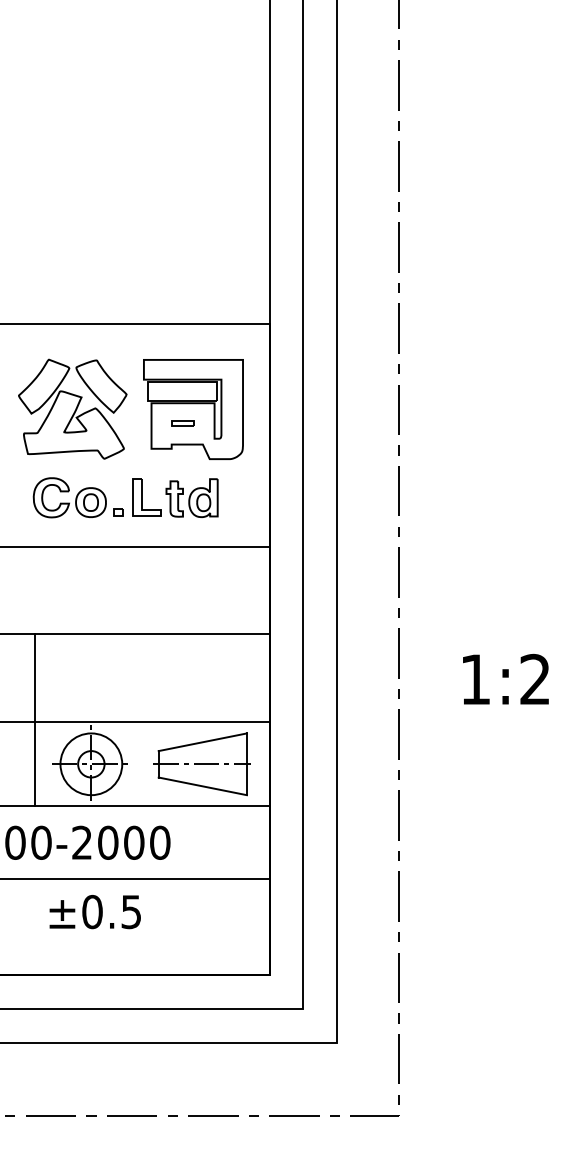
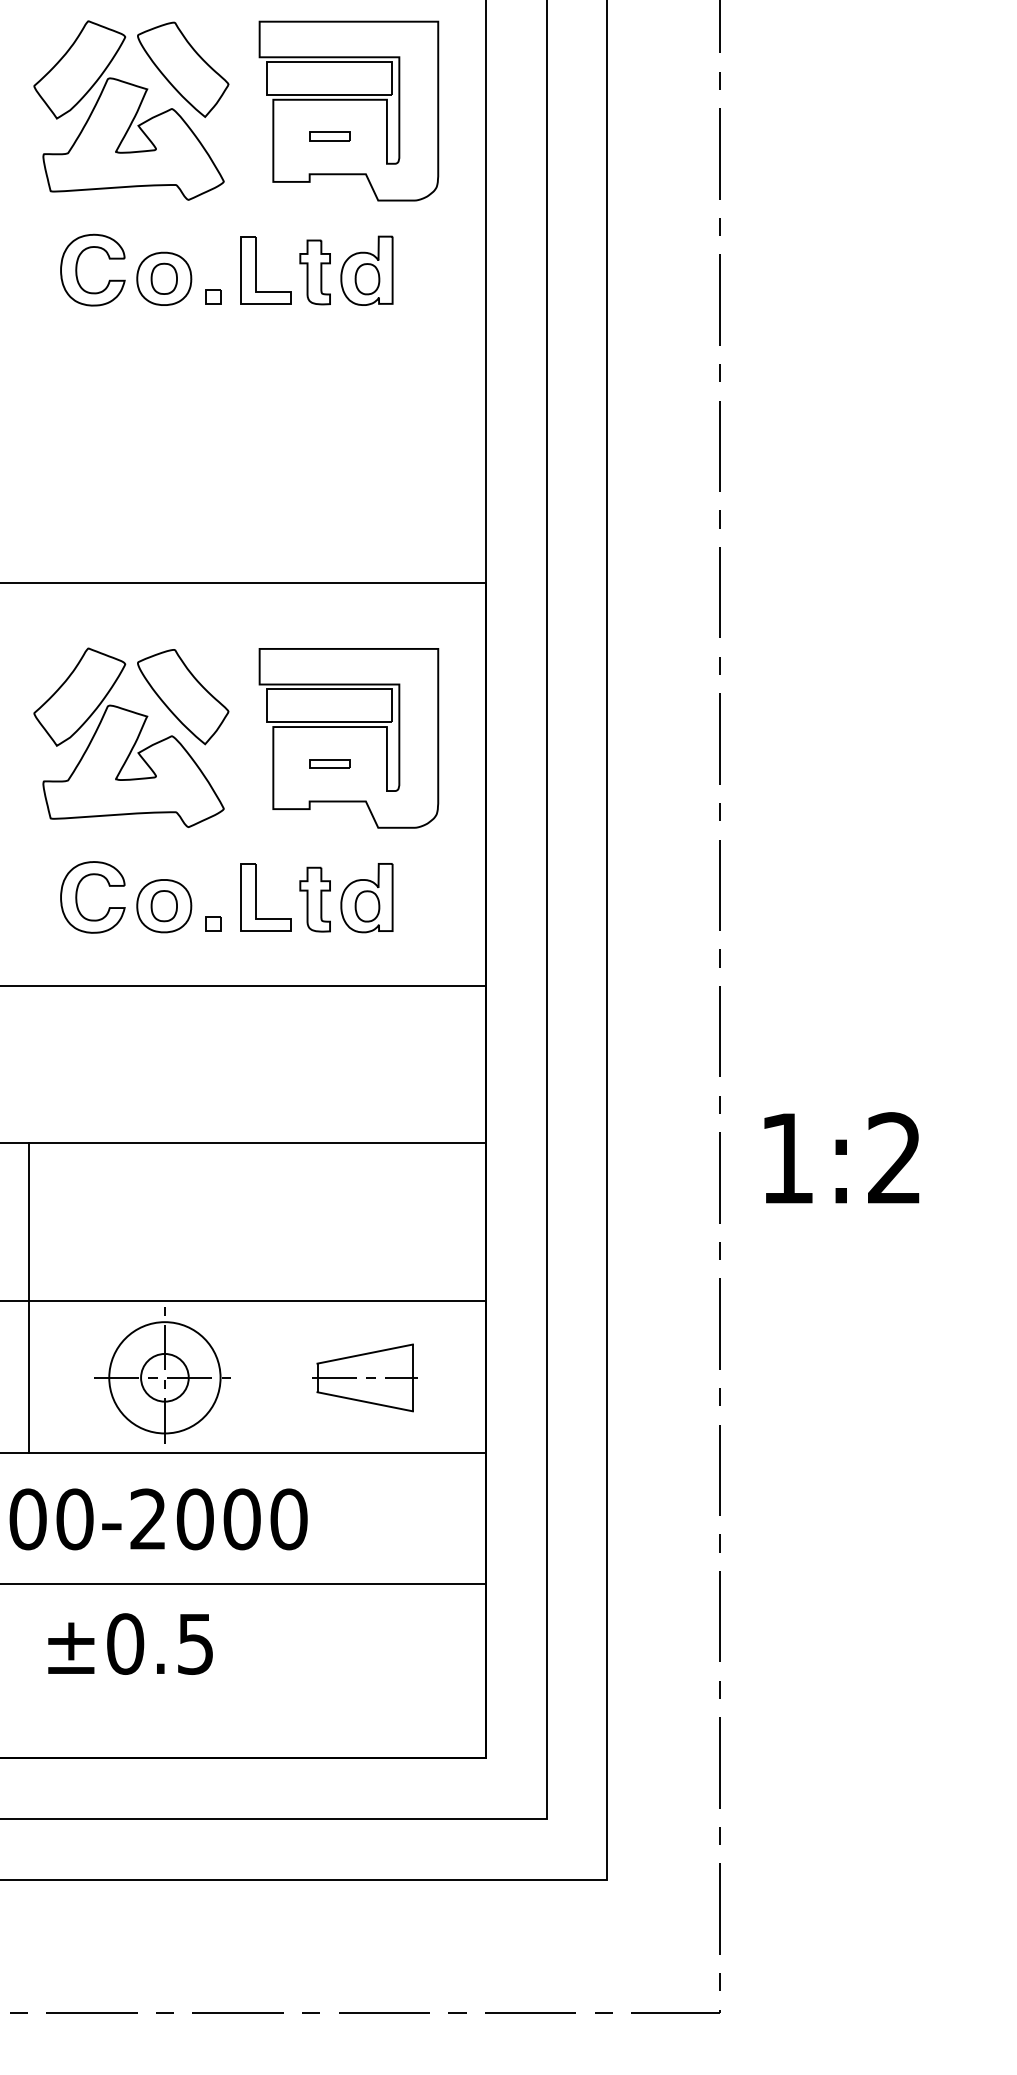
part: (122, 95) -> (221, 172), added
text: (505, 678) -> (841, 1156), moved
line: (35, 720) -> (29, 1298), moved
part: (201, 764) -> (363, 1378), size x0.6
text: (94, 912) -> (129, 1644), moved

